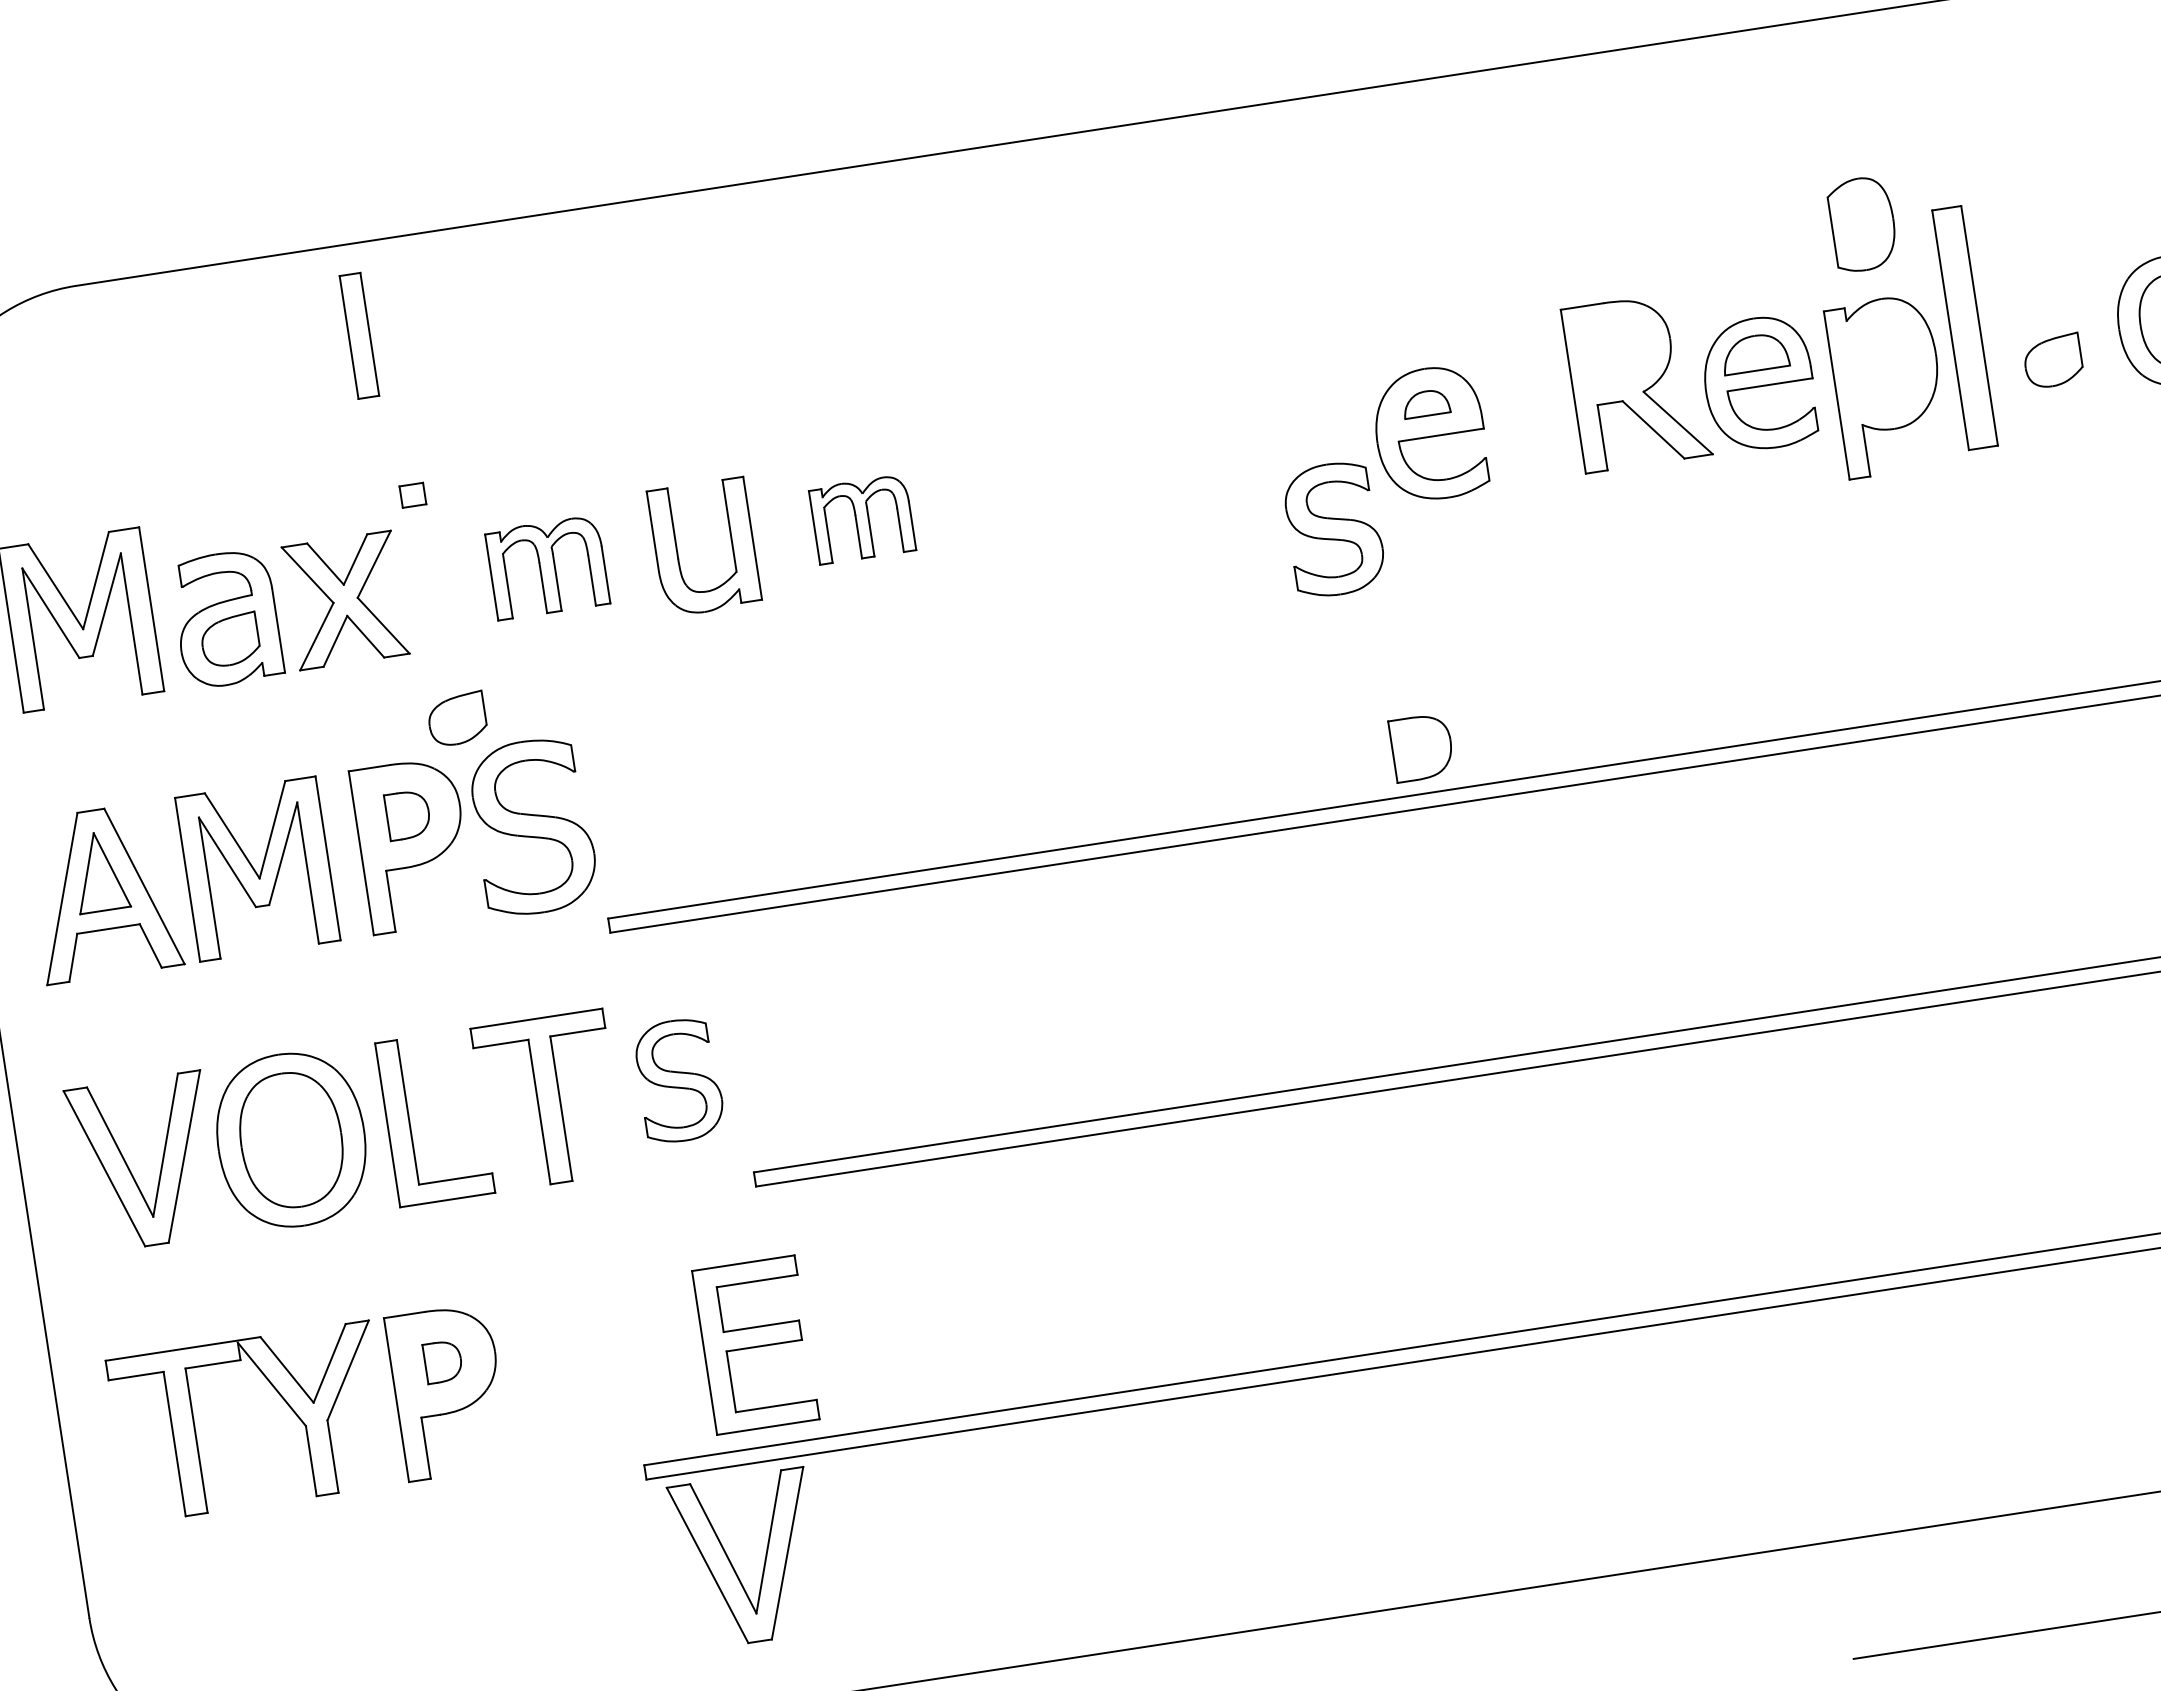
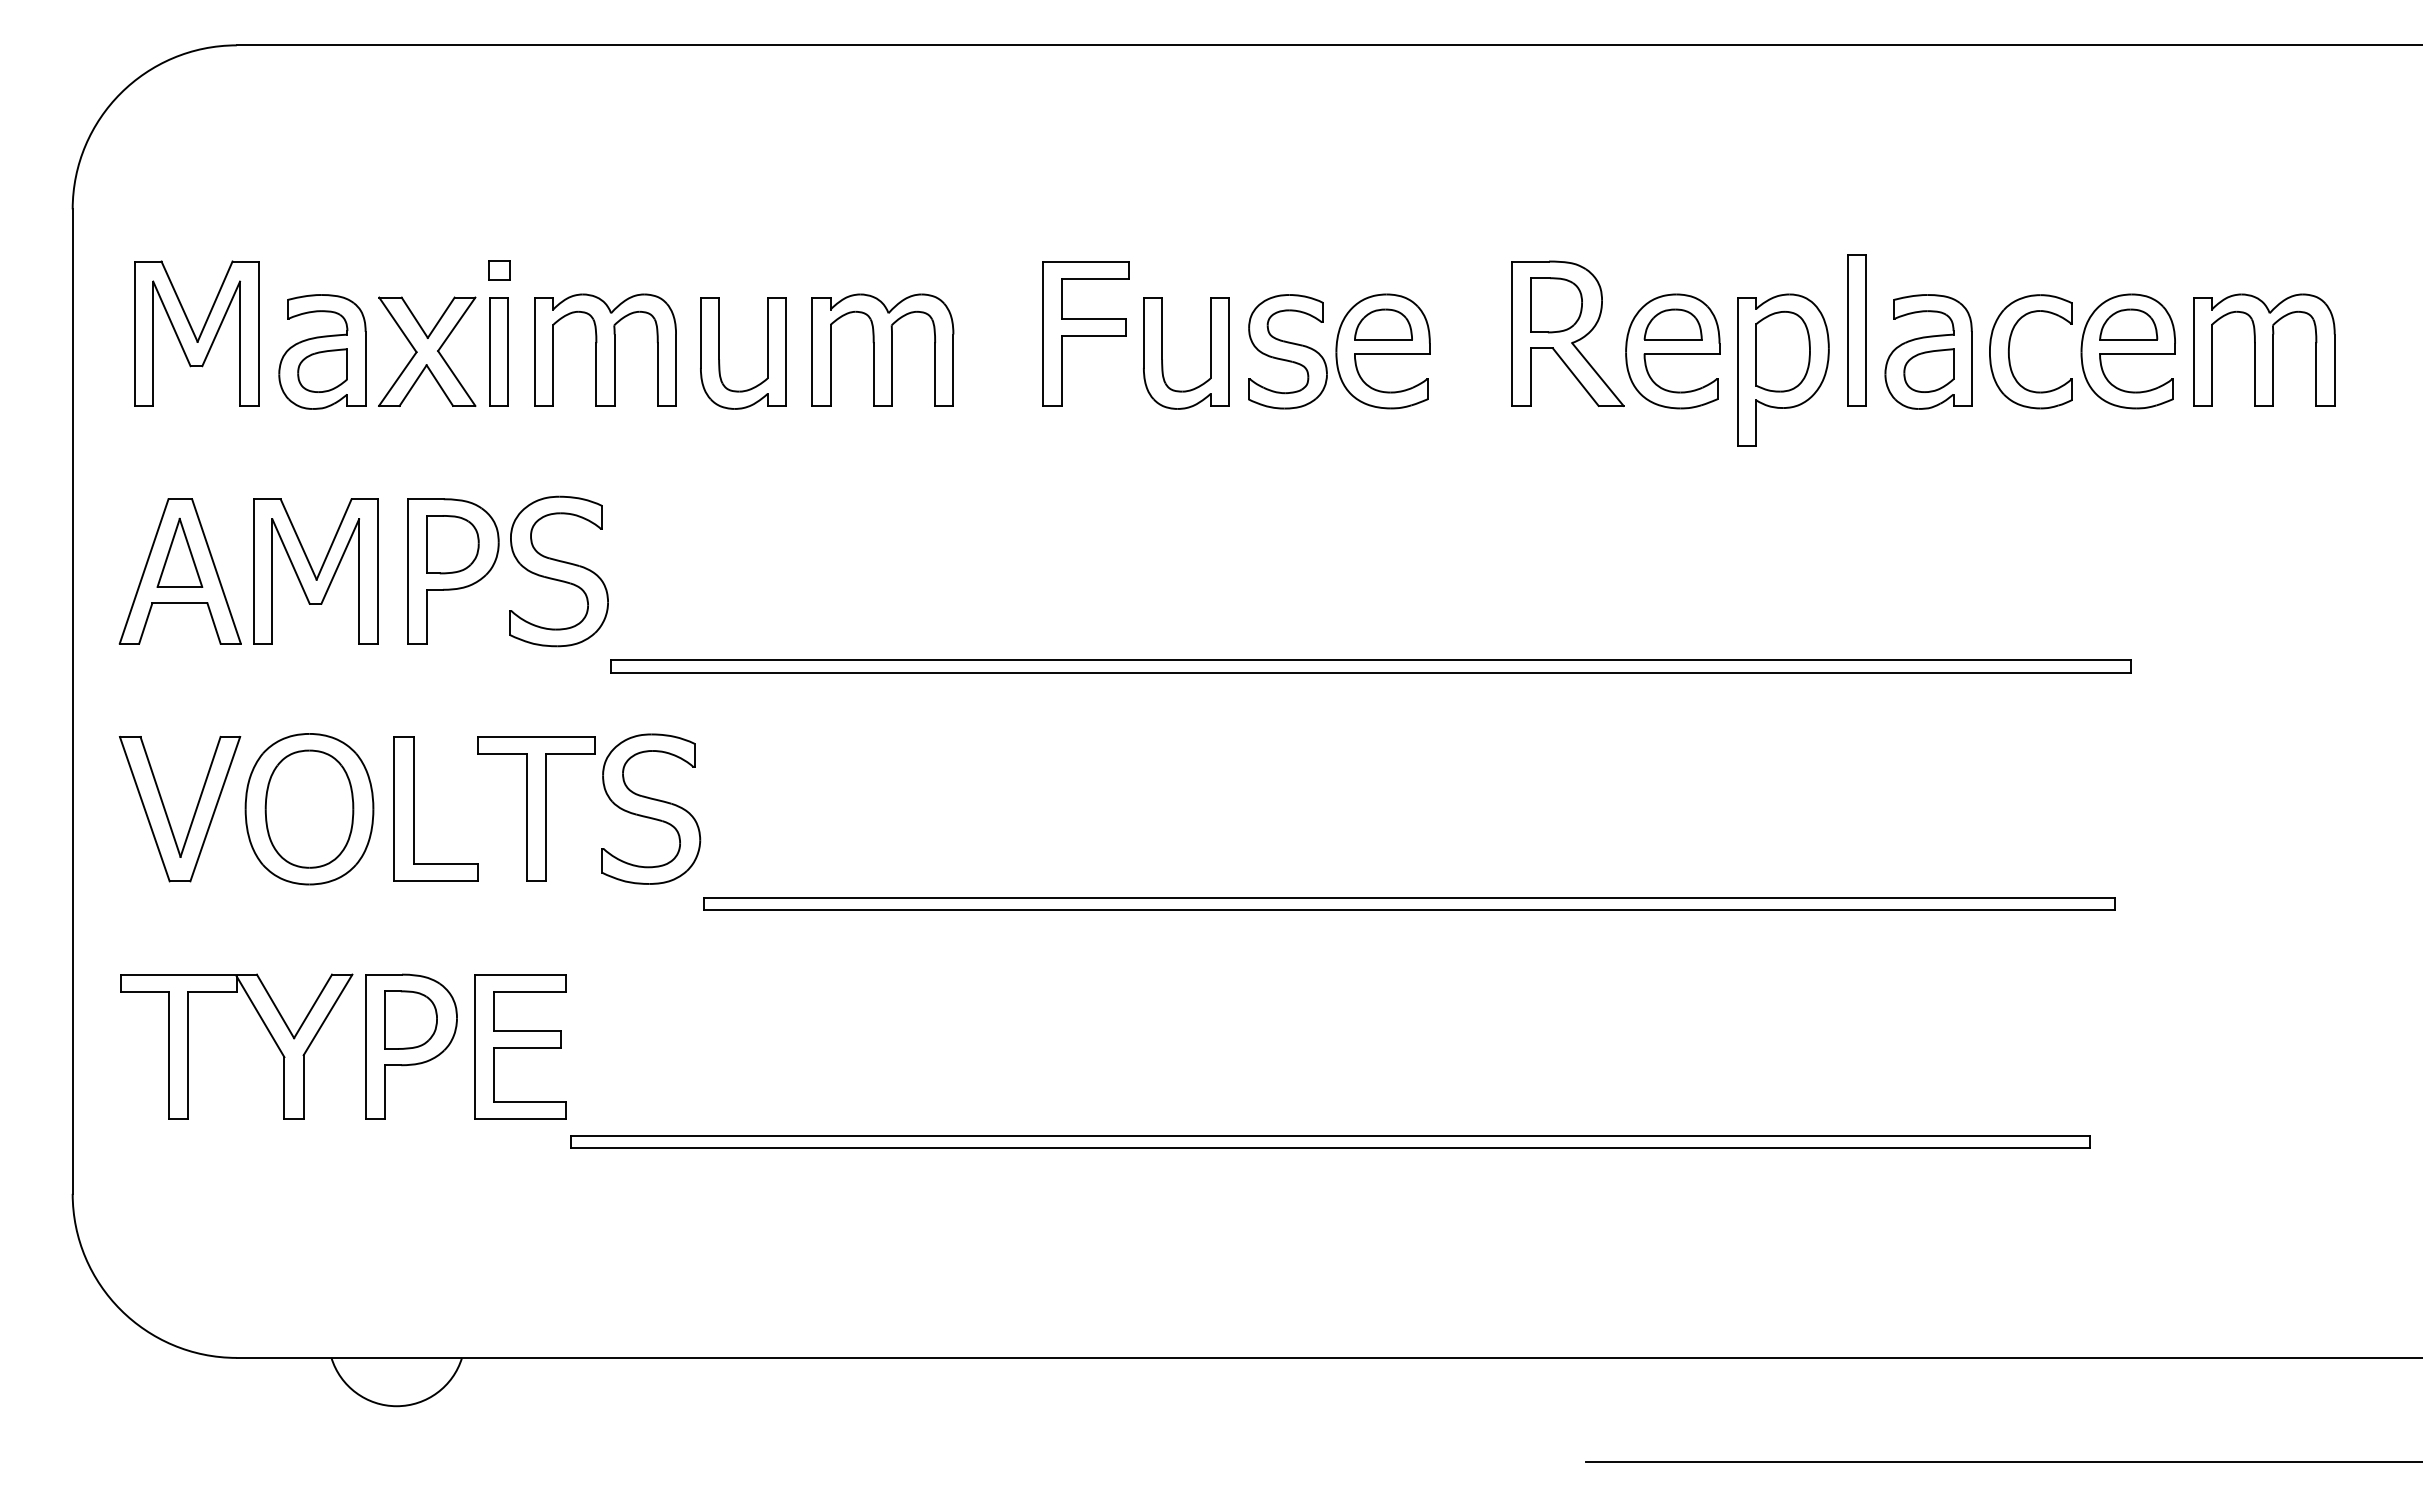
part: (1862, 224) -> (1782, 351), moved
part: (1964, 328) -> (1856, 330), size x0.71
part: (358, 335) -> (498, 351), moved
part: (2049, 339) -> (1928, 351), added
part: (1426, 403) -> (1383, 324), size x1.43
part: (1089, 465) -> (1085, 333), added
part: (1180, 474) -> (1162, 353), added
part: (861, 518) -> (882, 349), size x1.67
part: (1333, 529) -> (1287, 351), moved
part: (547, 567) -> (605, 349), size x1.43
part: (456, 719) -> (507, 468), removed
part: (1421, 747) -> (1556, 305), moved
part: (407, 814) -> (452, 544), size x1.43
part: (679, 1079) -> (651, 808), size x1.43
part: (755, 1344) -> (520, 1046), moved
part: (442, 1361) -> (410, 1019), size x1.67
part: (734, 1567) -> (634, 1235), removed

